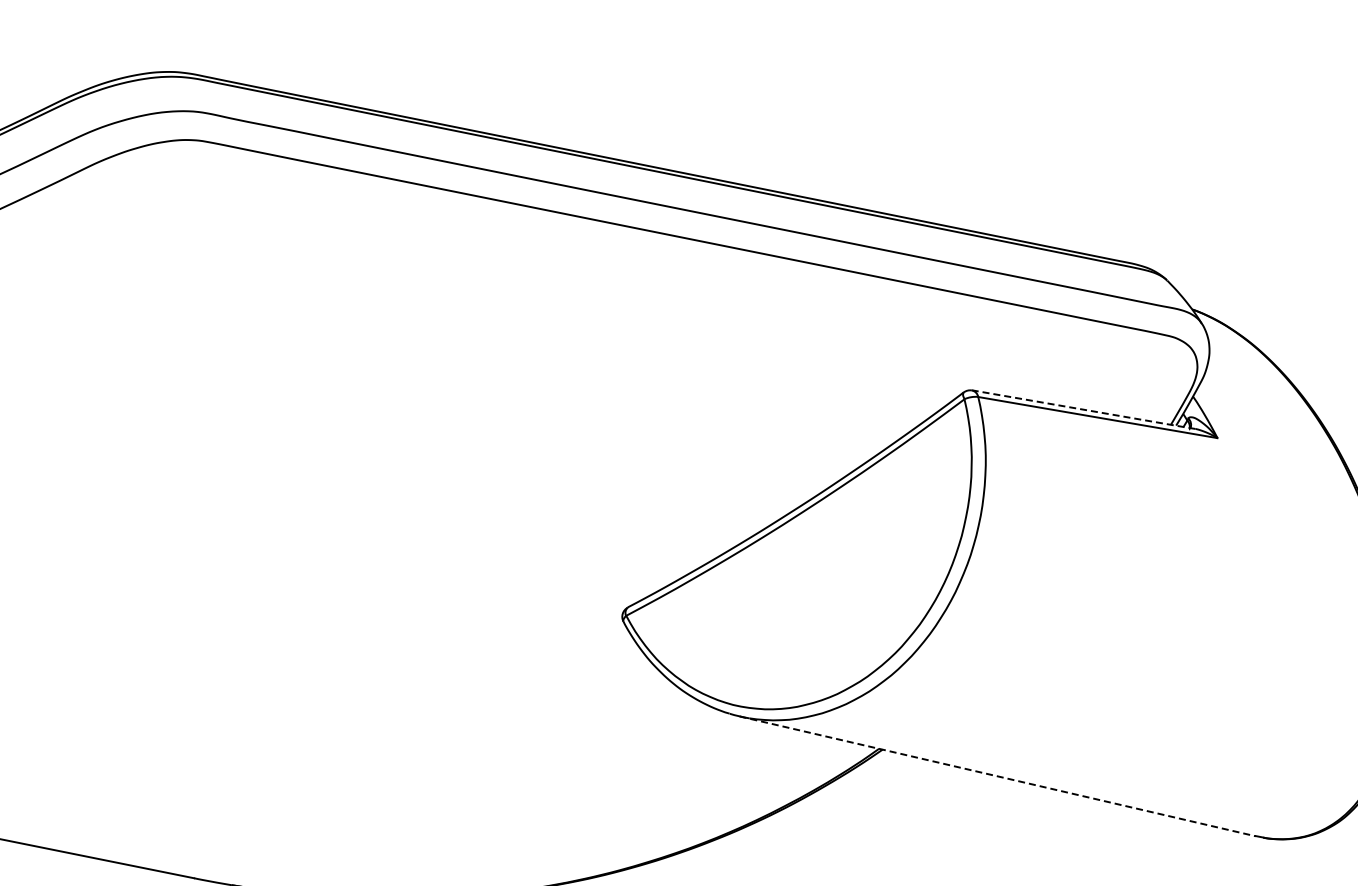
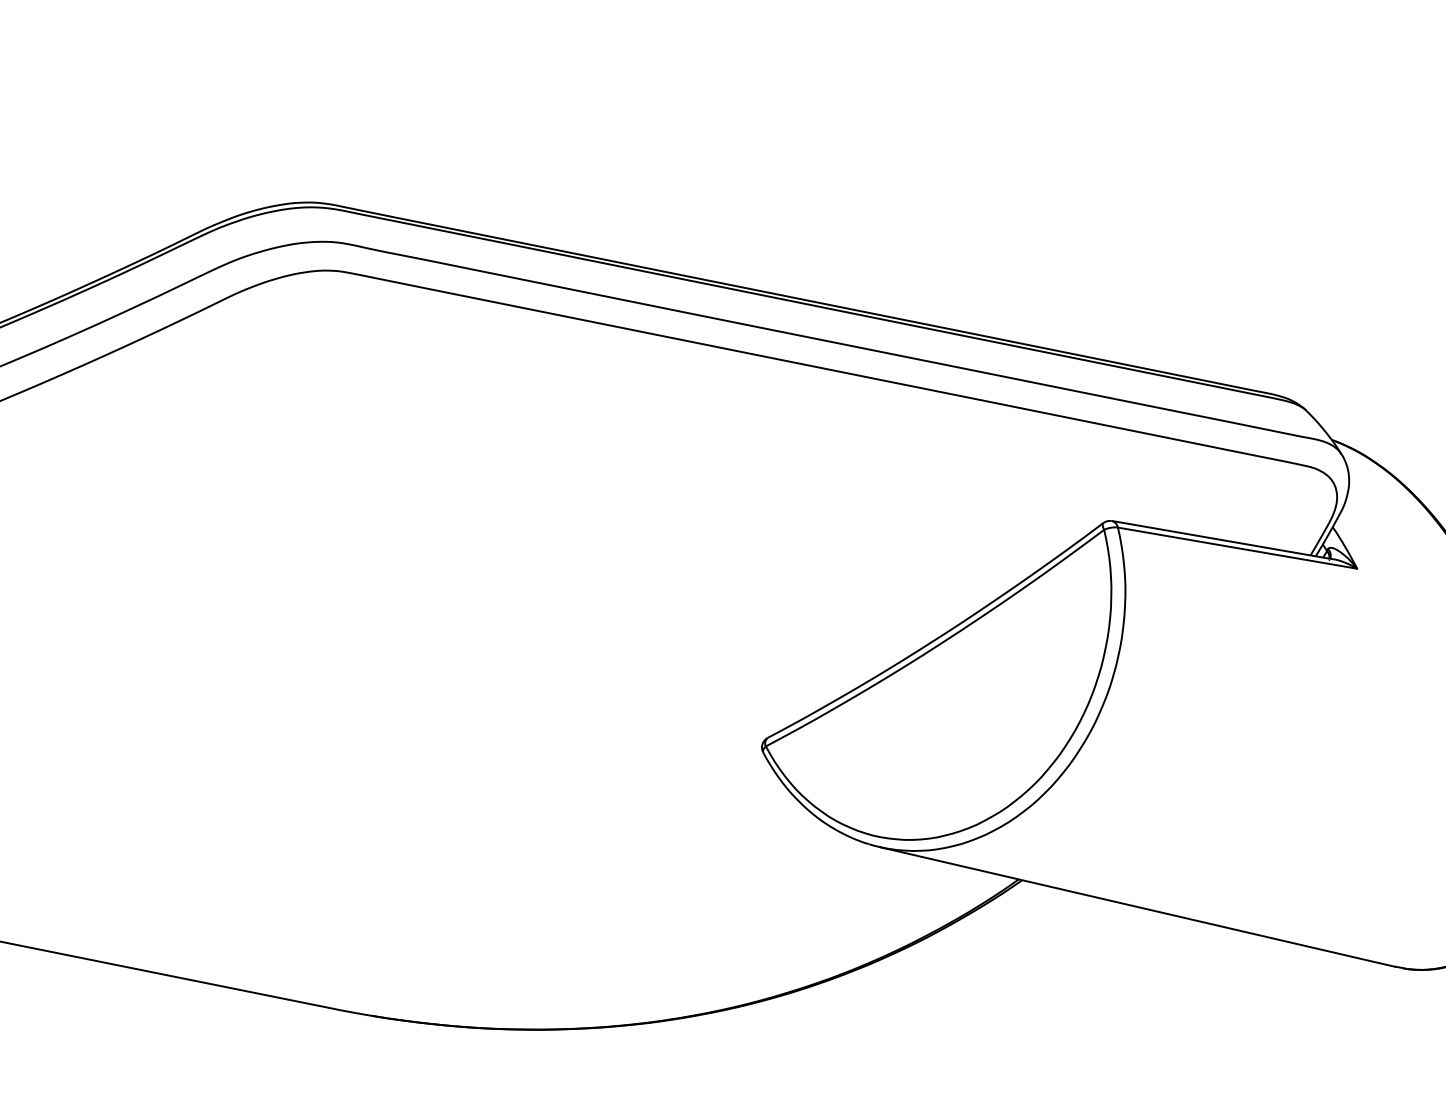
line: (1083, 409) -> (1223, 540), dashed -> solid
line: (997, 775) -> (1137, 906), dashed -> solid

